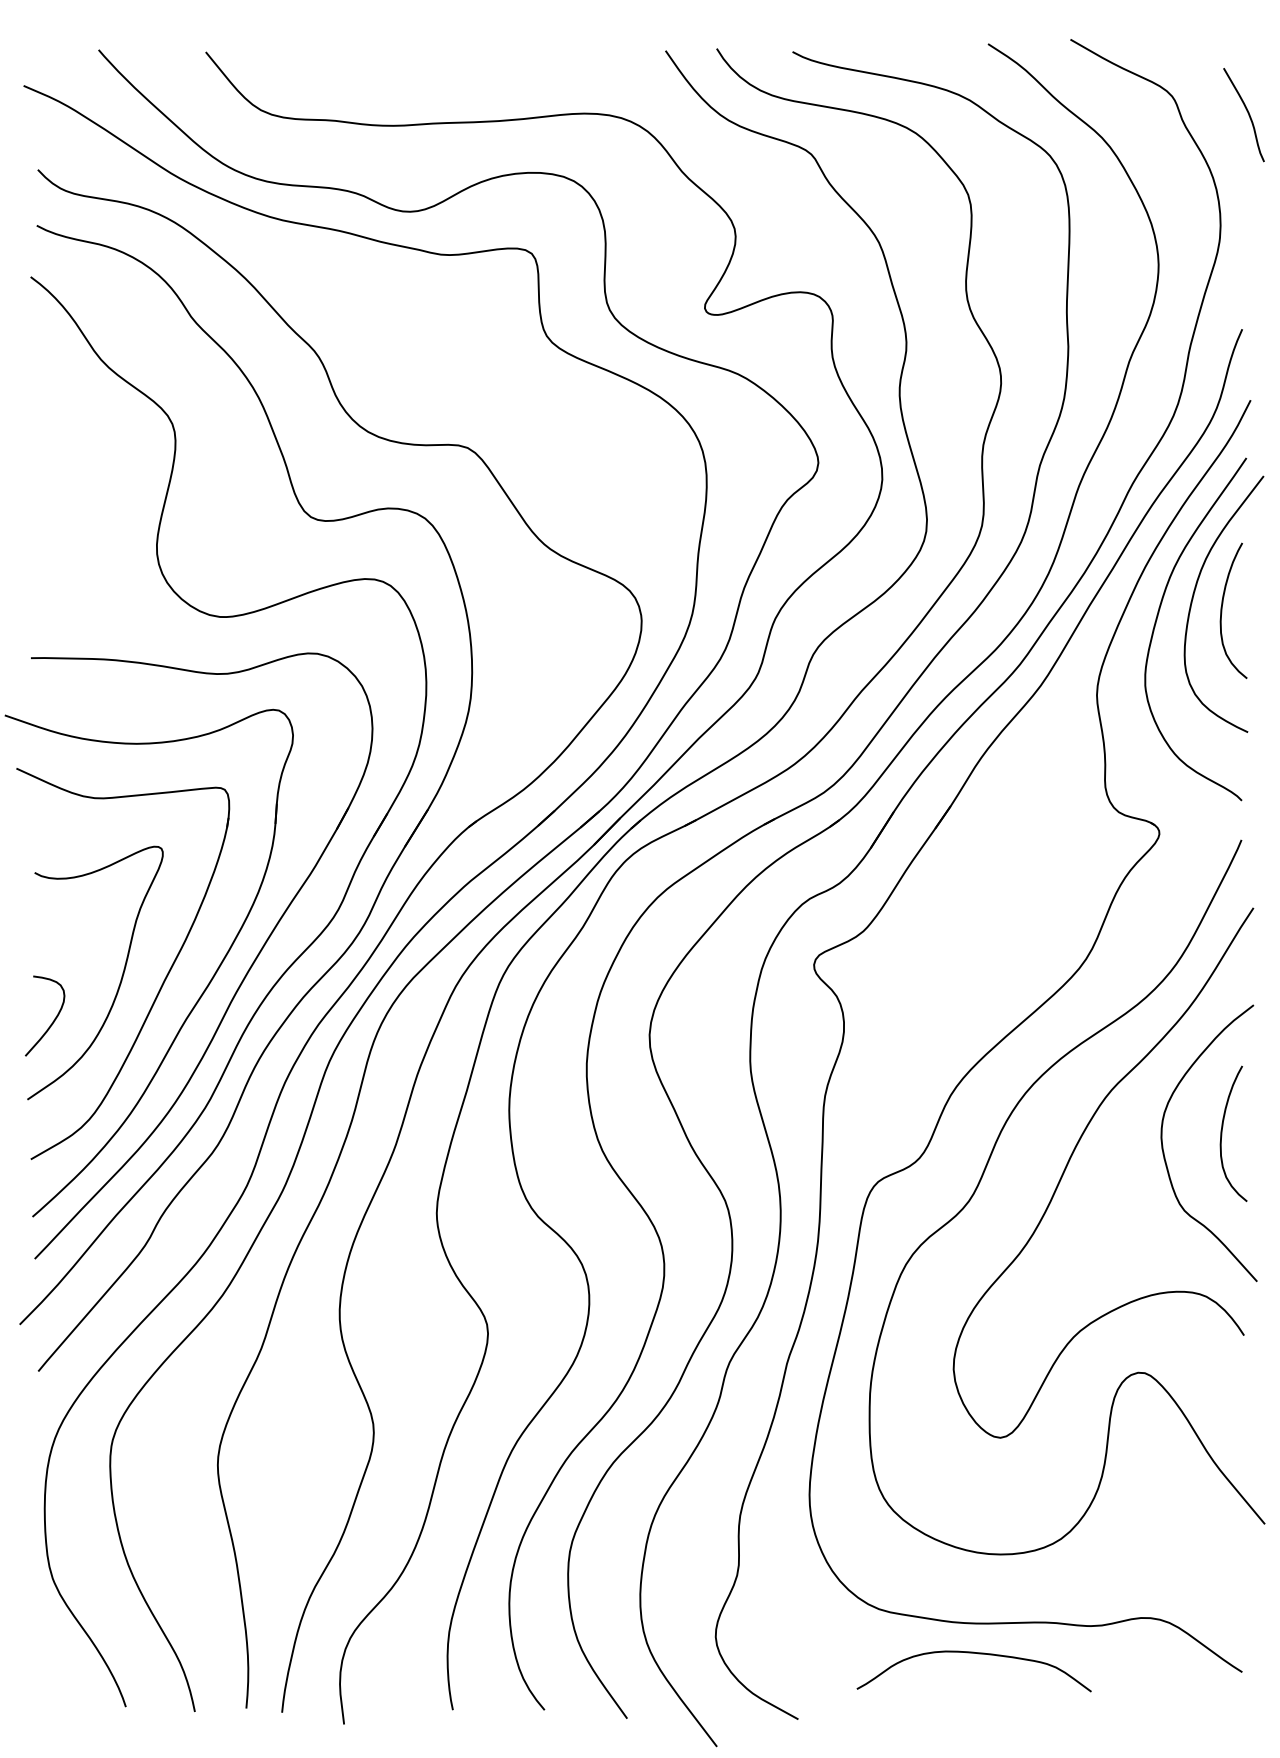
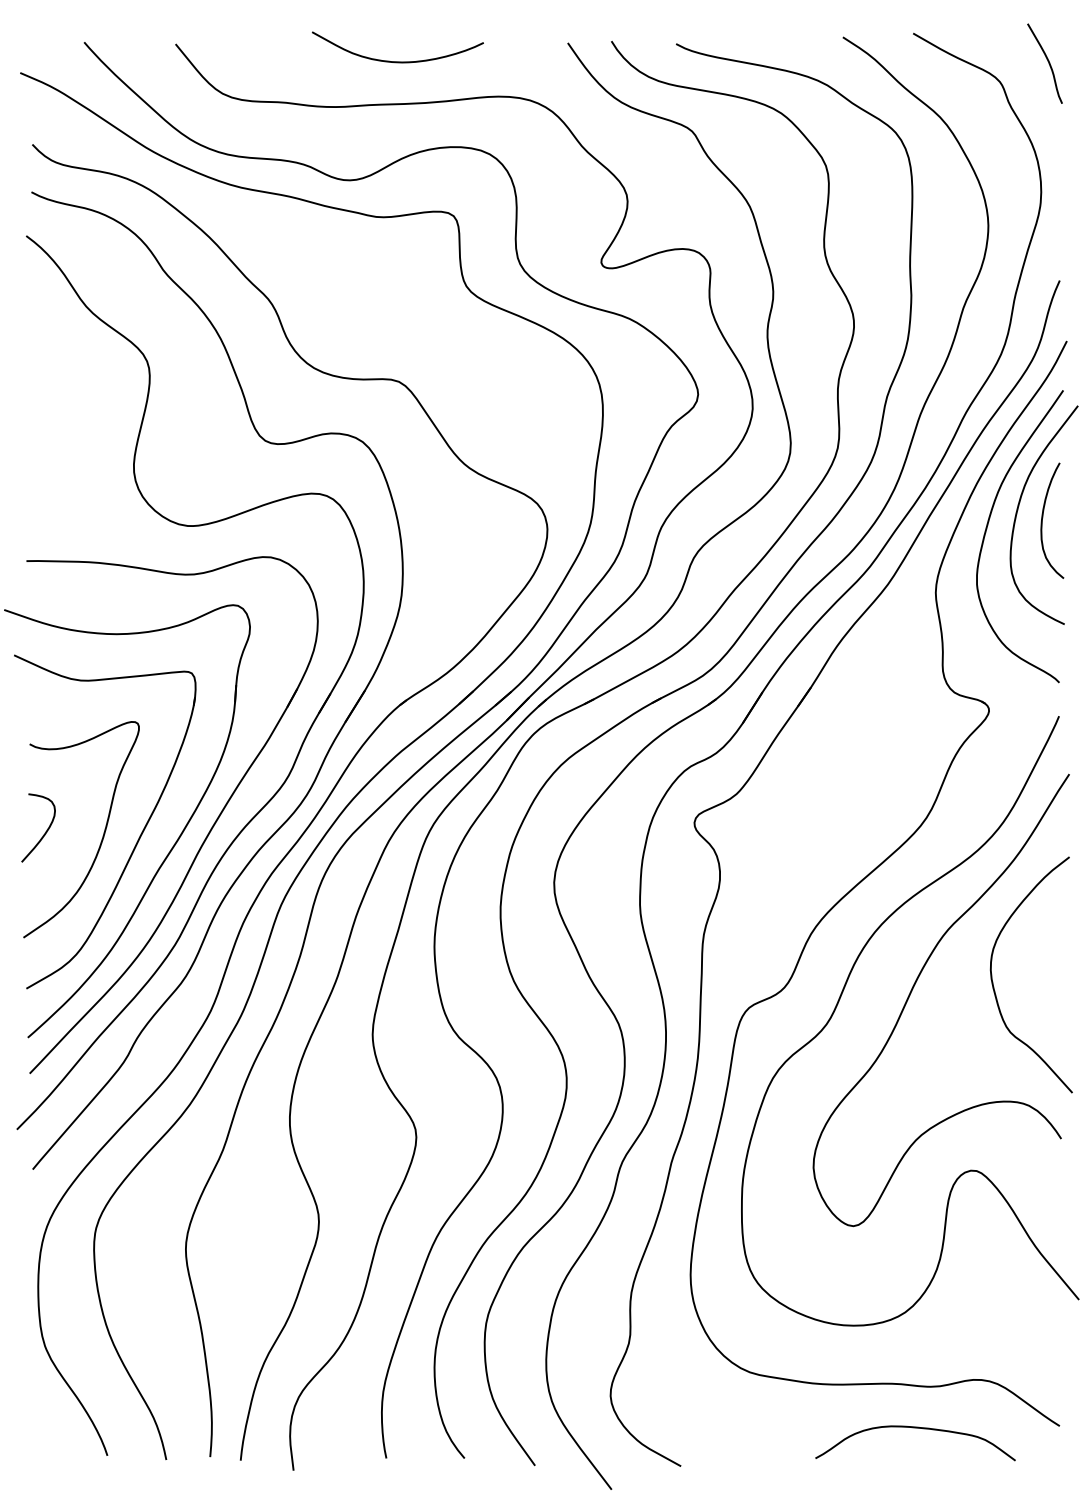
curve: (466, 72) -> (398, 61), added
curve: (1247, 113) -> (1047, 62), moved
curve: (52, 1021) -> (44, 832), moved
curve: (1222, 1133) -> (1042, 966), removed
curve: (978, 1654) -> (919, 1428), moved

